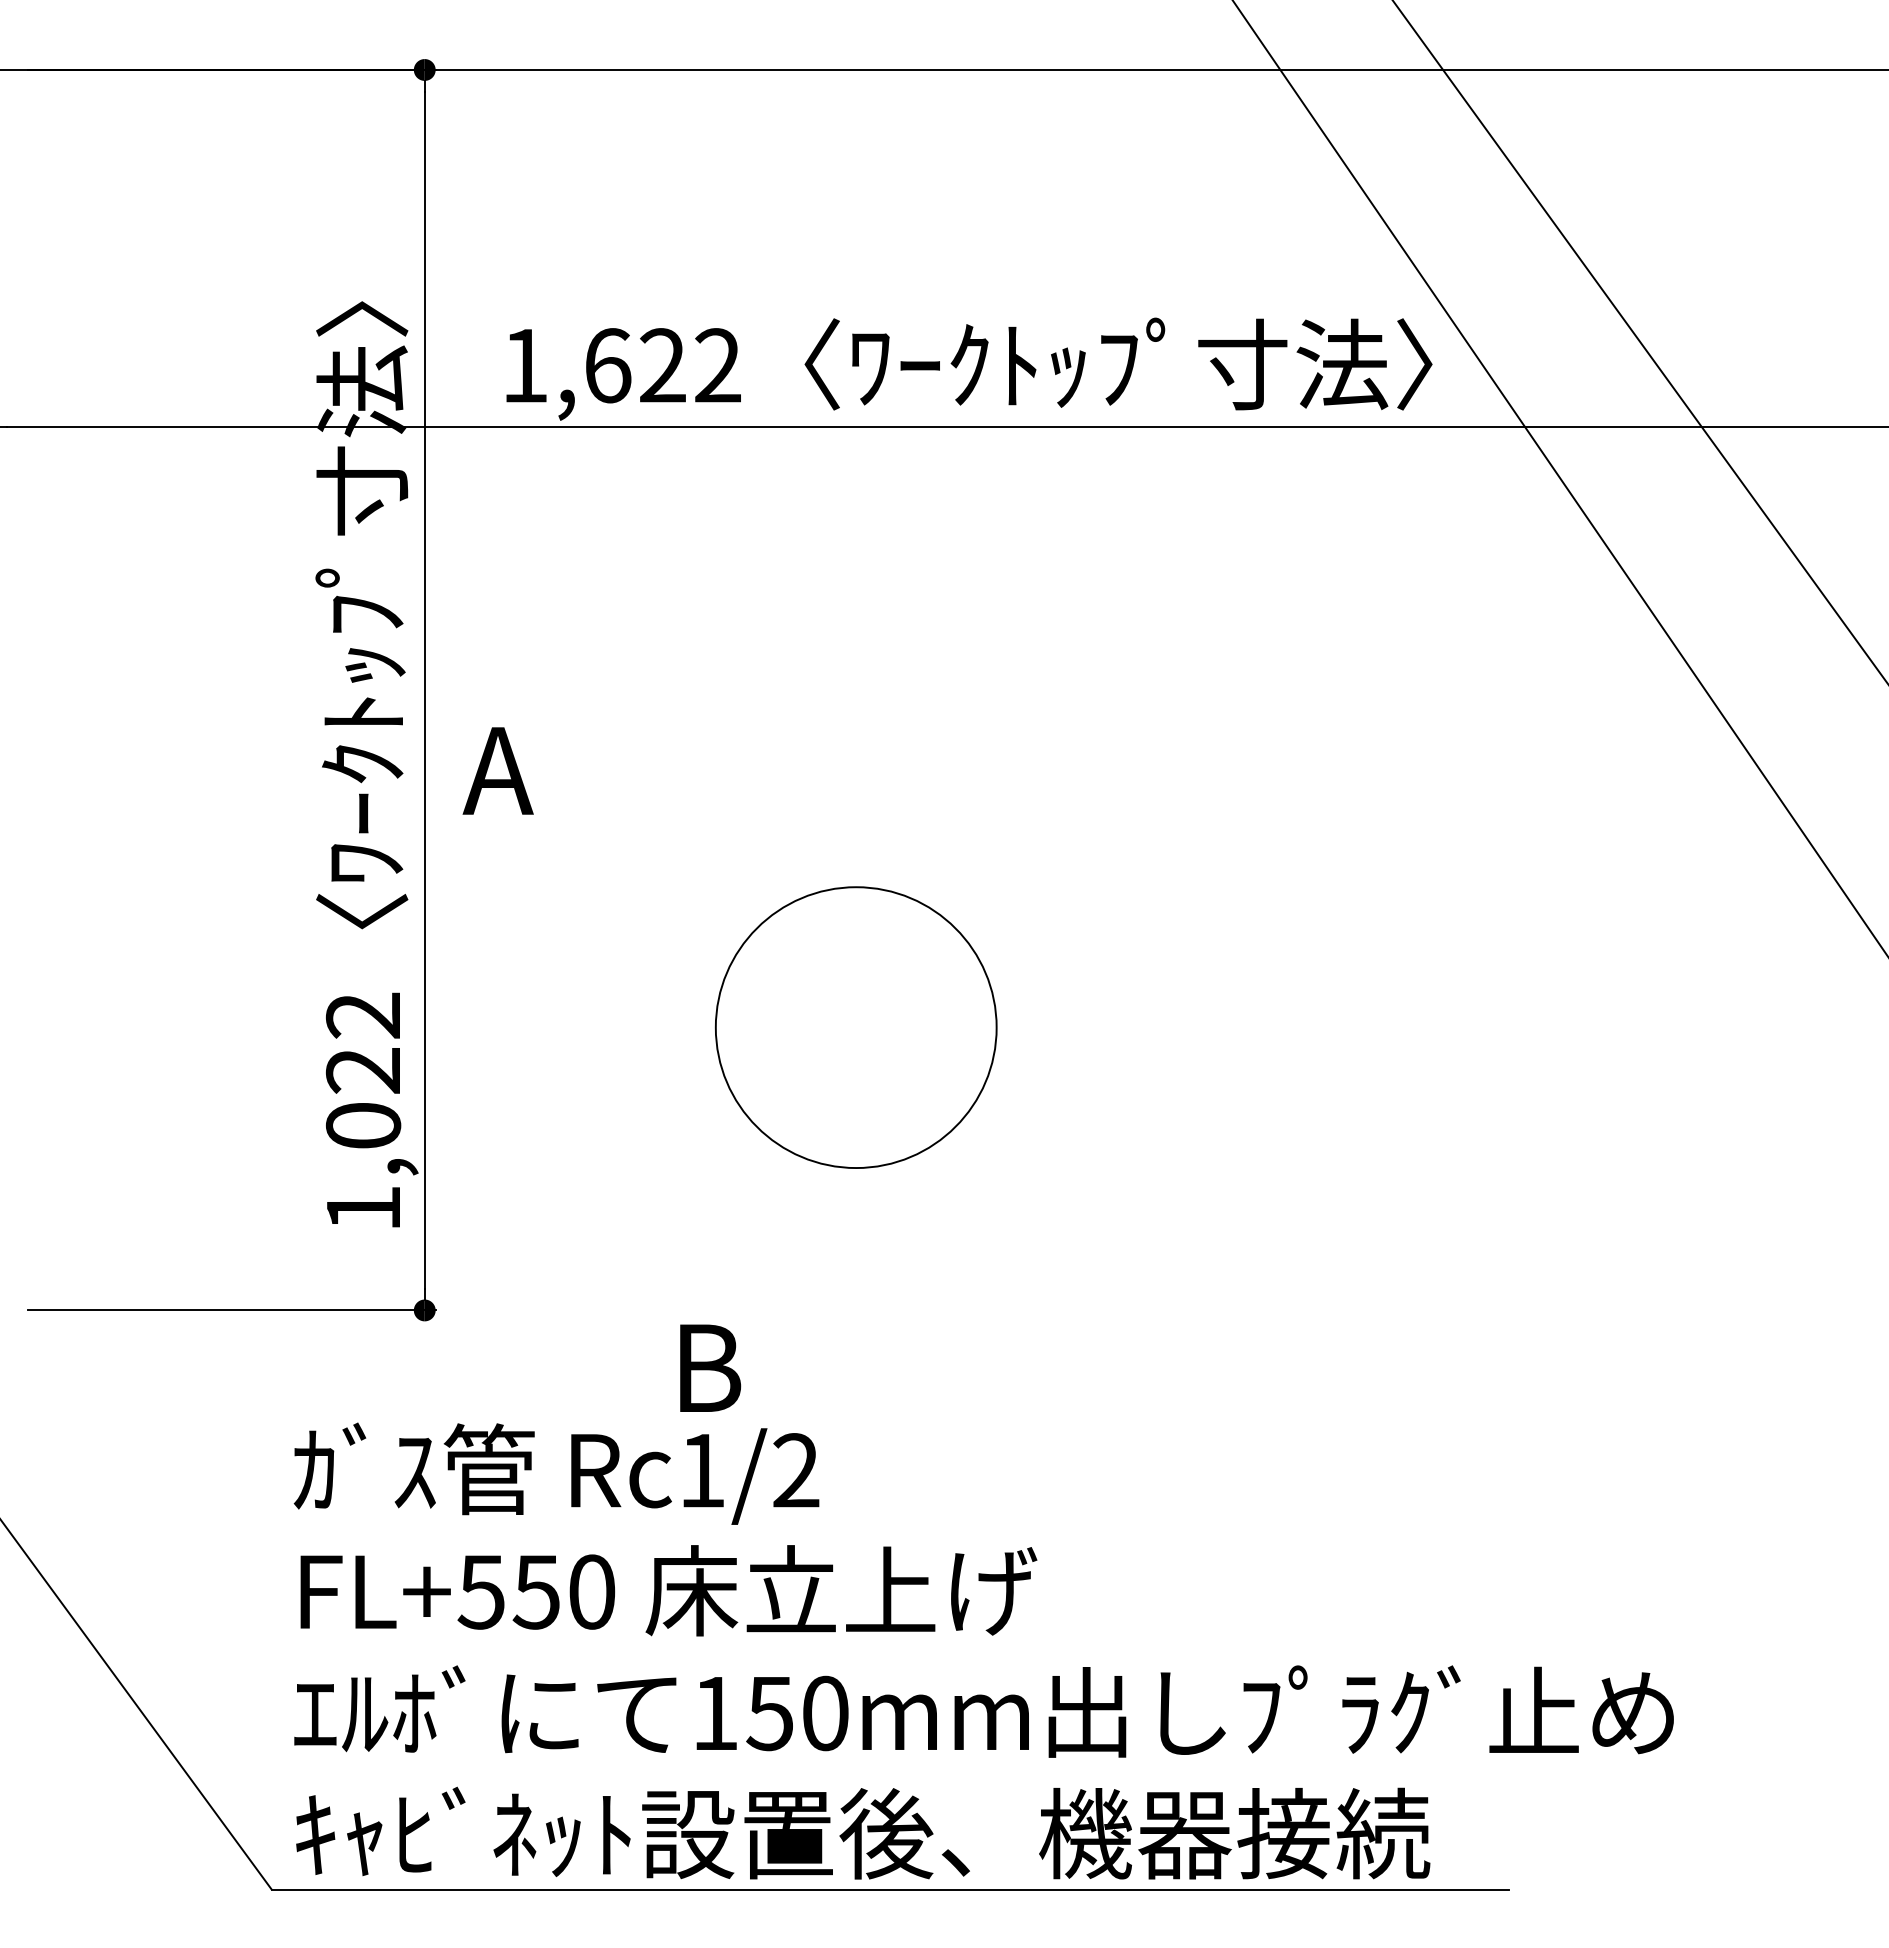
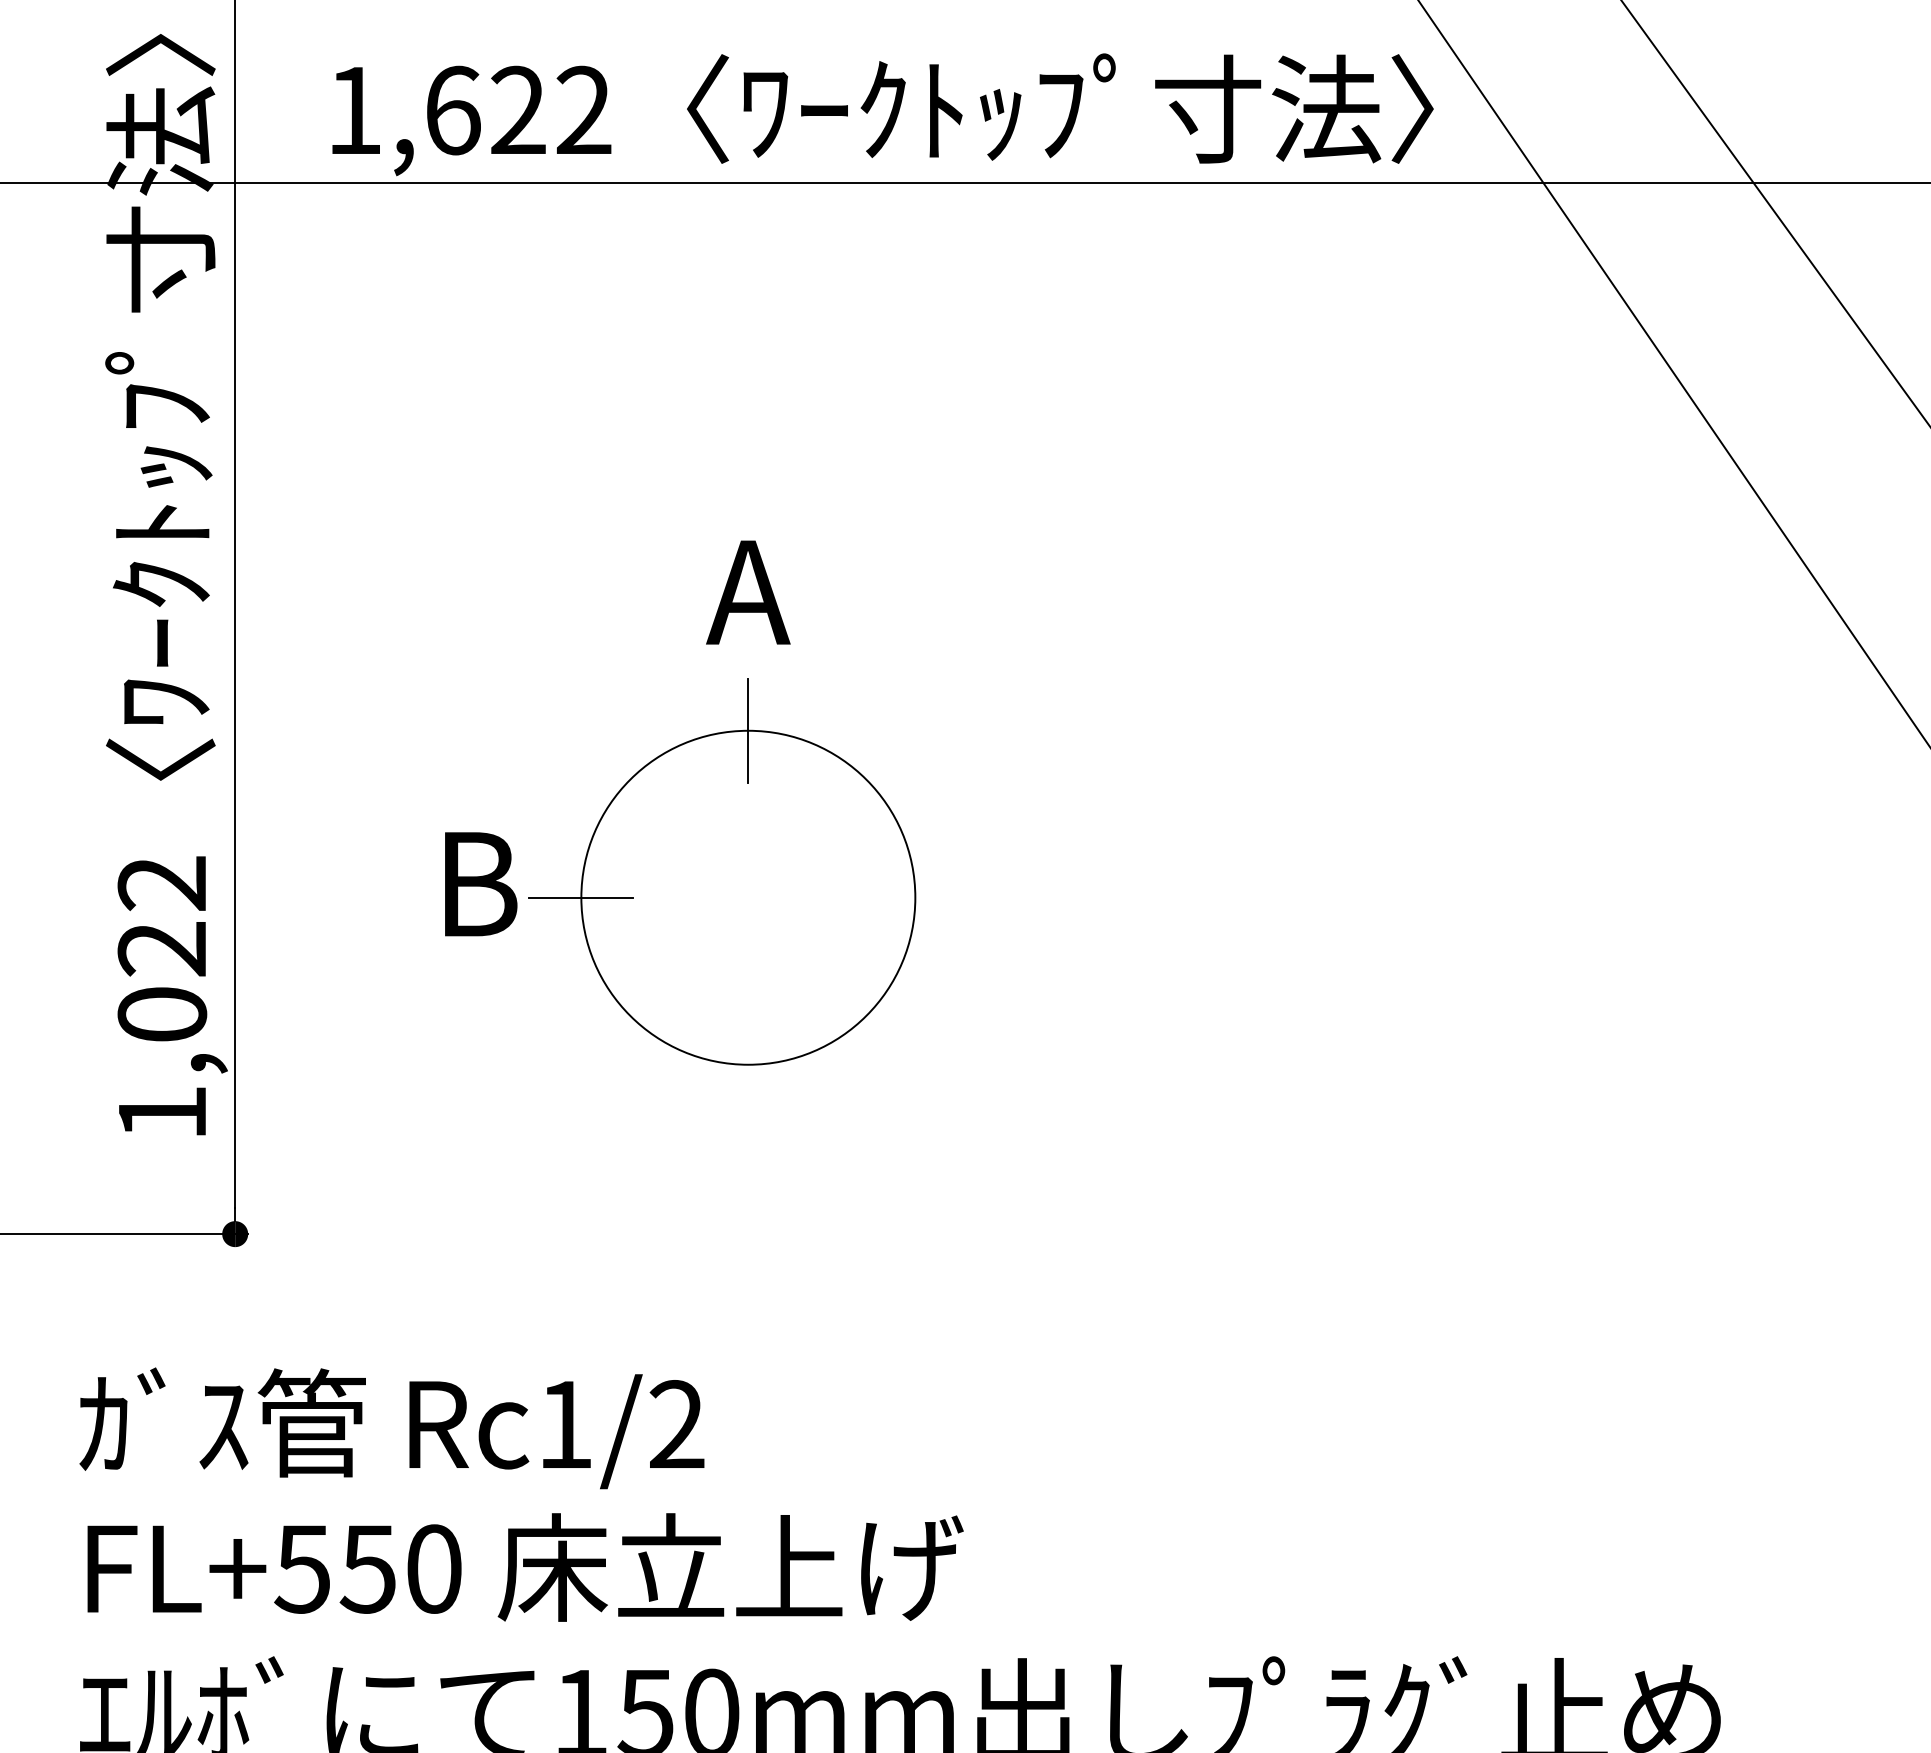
text: (497, 770) -> (747, 591), moved
line: (856, 886) -> (748, 729), added
line: (715, 1027) -> (580, 897), added
text: (710, 1367) -> (481, 883), moved

